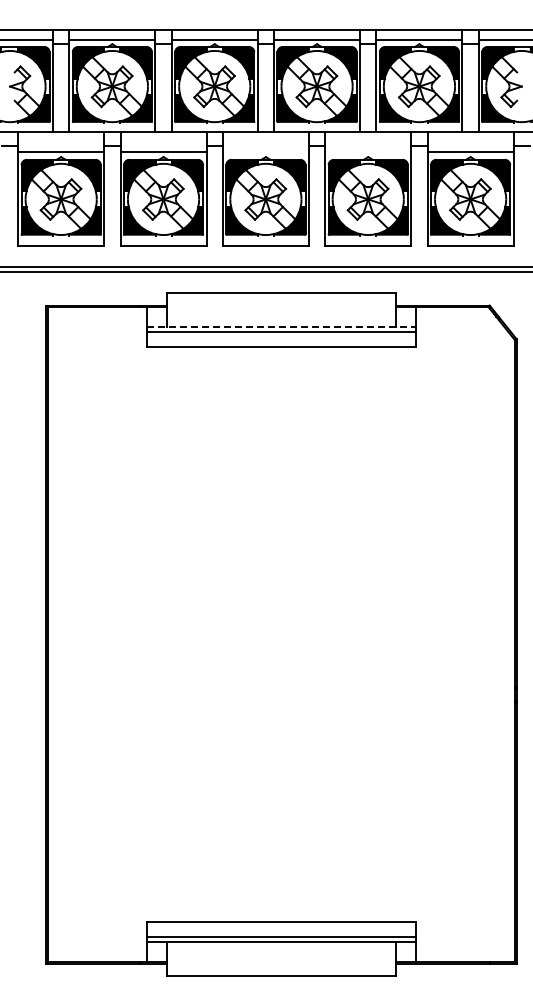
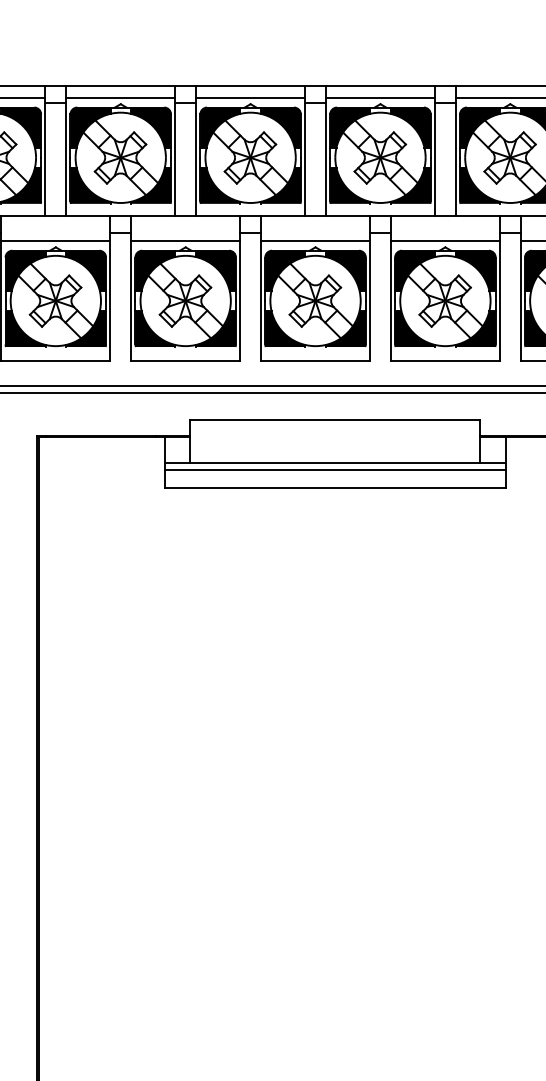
line: (265, 152) -> (315, 241), added
line: (368, 152) -> (445, 241), added
line: (281, 327) -> (335, 463), dashed -> solid

